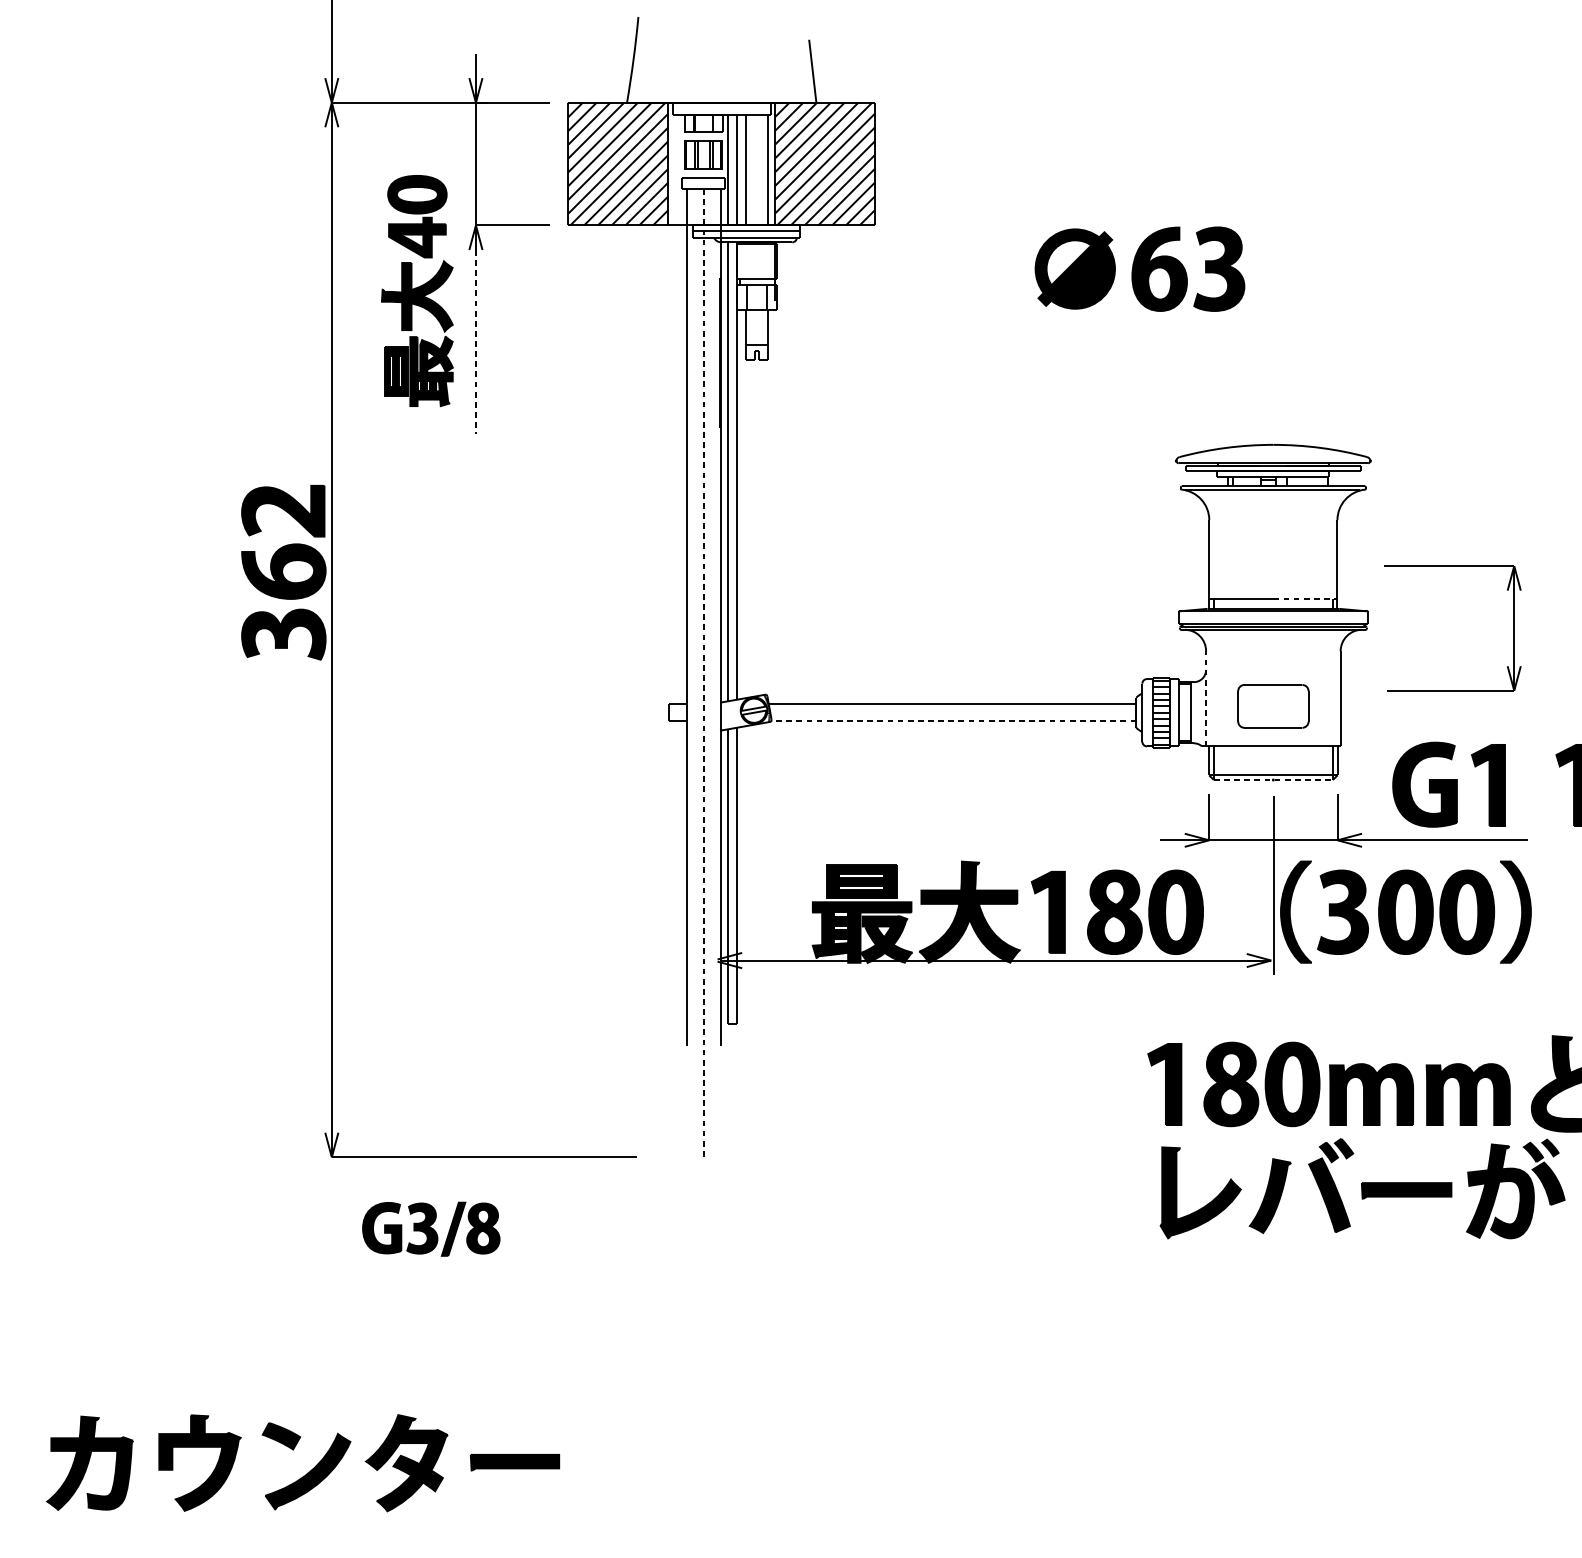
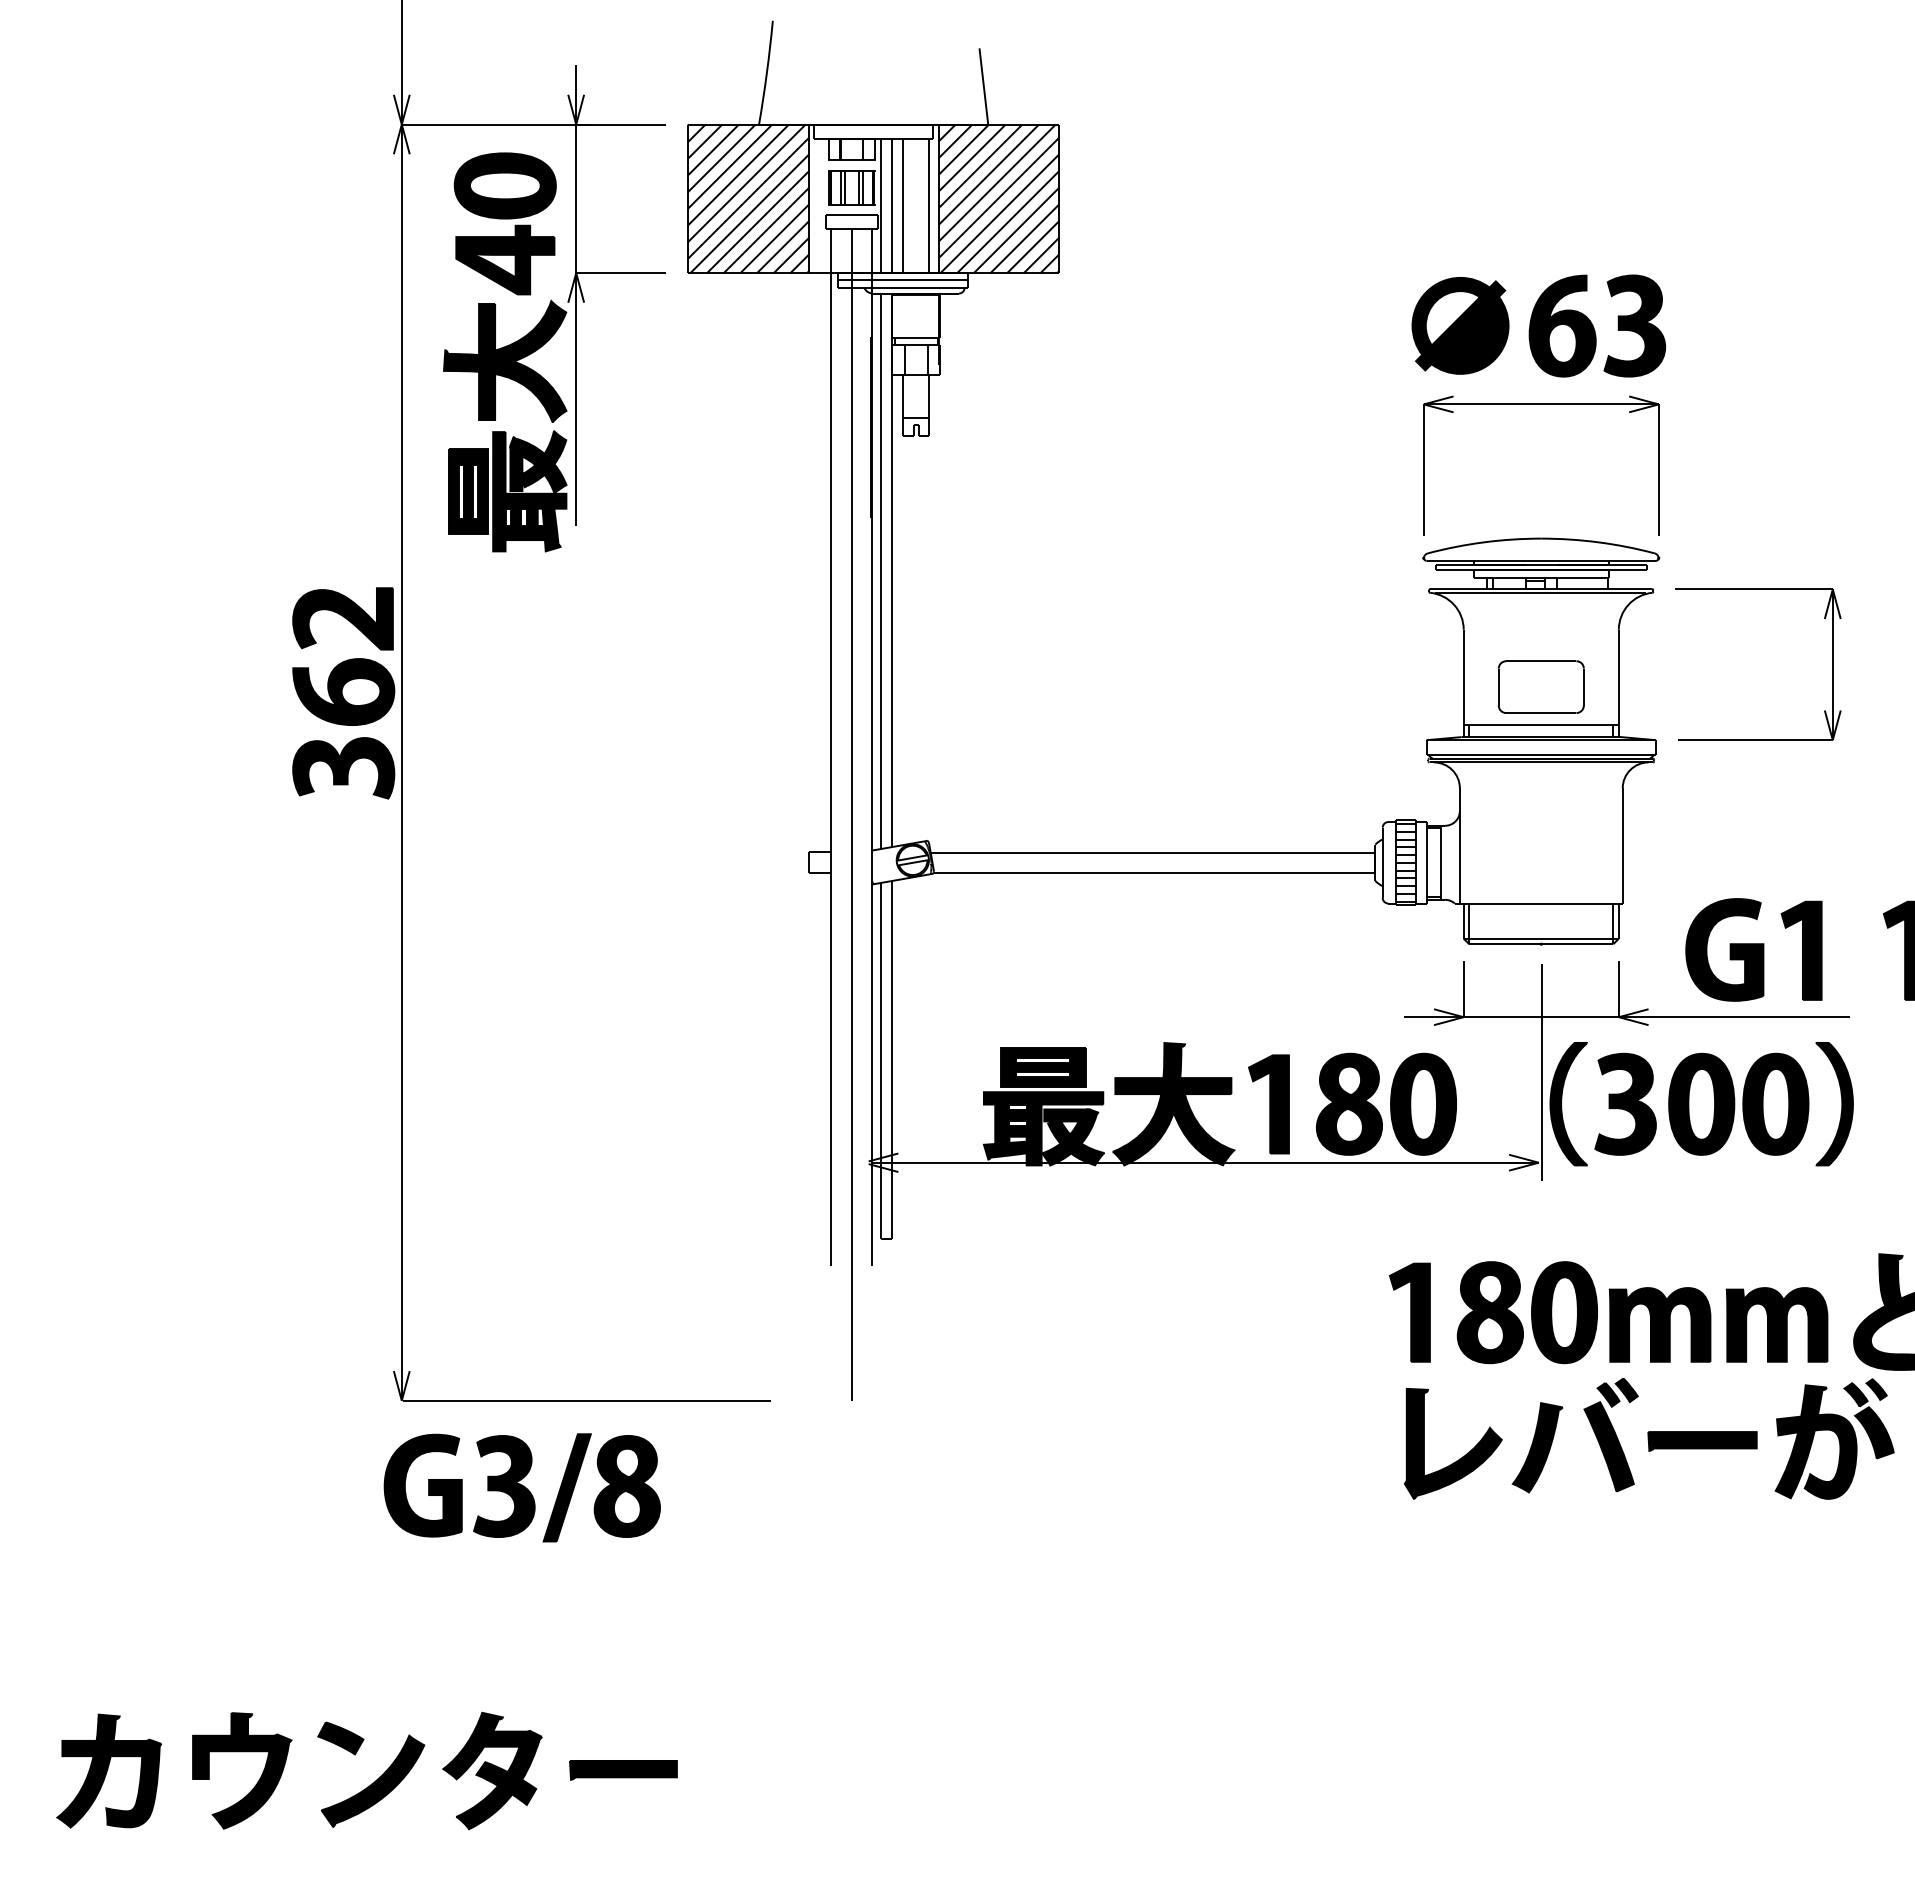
part: (1139, 268) -> (1538, 325), moved
part: (417, 291) -> (505, 352), size x1.43
part: (1273, 334) -> (1541, 404), added
line: (476, 342) -> (576, 414), dashed -> solid
line: (1305, 598) -> (1580, 724), dashed -> solid
part: (1514, 628) -> (1832, 664), moved
line: (703, 672) -> (851, 814), dashed -> solid
line: (1205, 698) -> (1459, 845), dashed -> solid
part: (1272, 705) -> (1540, 686), moved
line: (953, 720) -> (1154, 872), dashed -> solid
line: (1273, 780) -> (1541, 944), dashed -> solid
part: (430, 1228) -> (521, 1487), size x1.67

